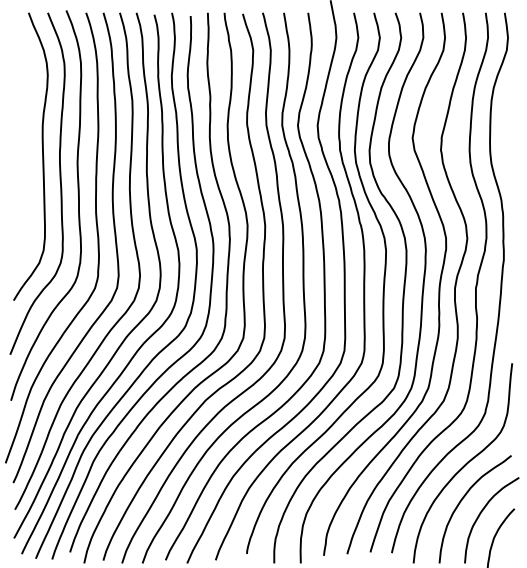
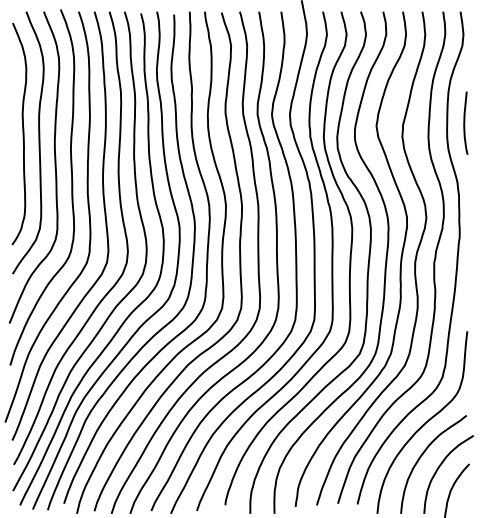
curve: (509, 134) -> (464, 122), added
curve: (24, 146) -> (22, 133), added

